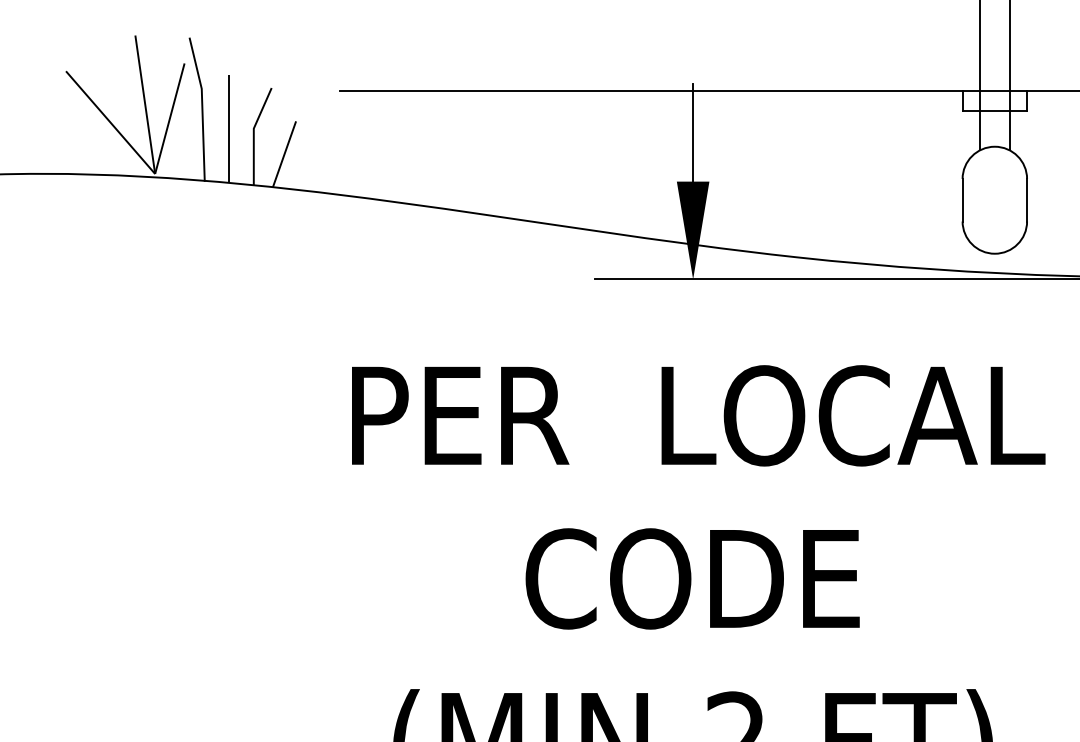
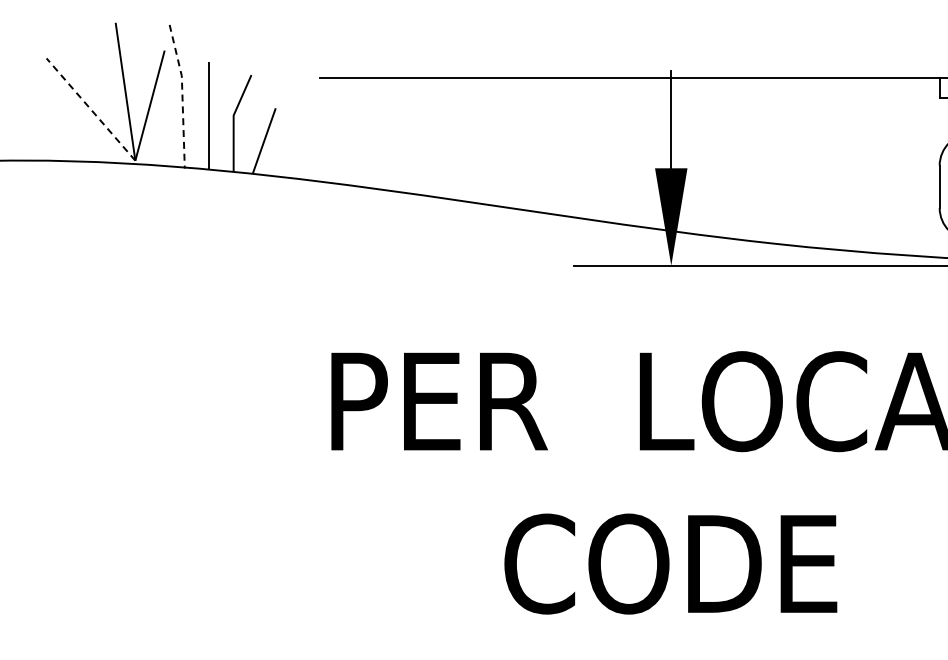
line: (202, 108) -> (182, 95), solid -> dashed
line: (110, 122) -> (90, 109), solid -> dashed

